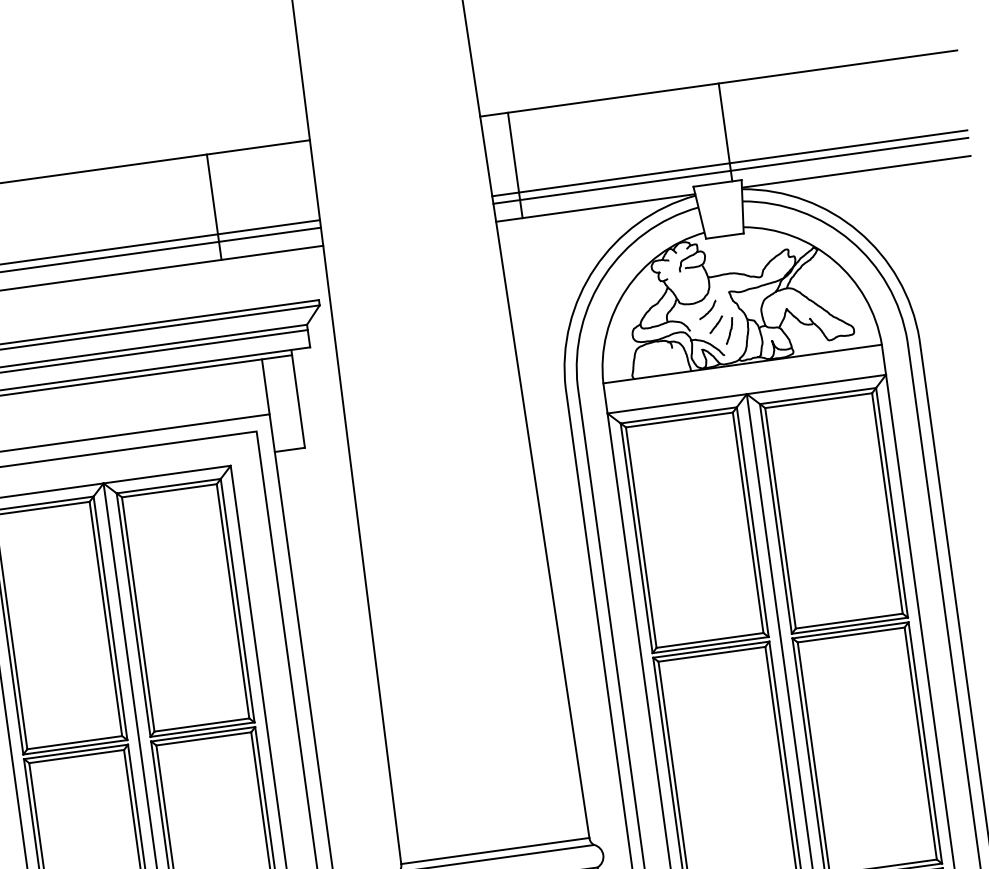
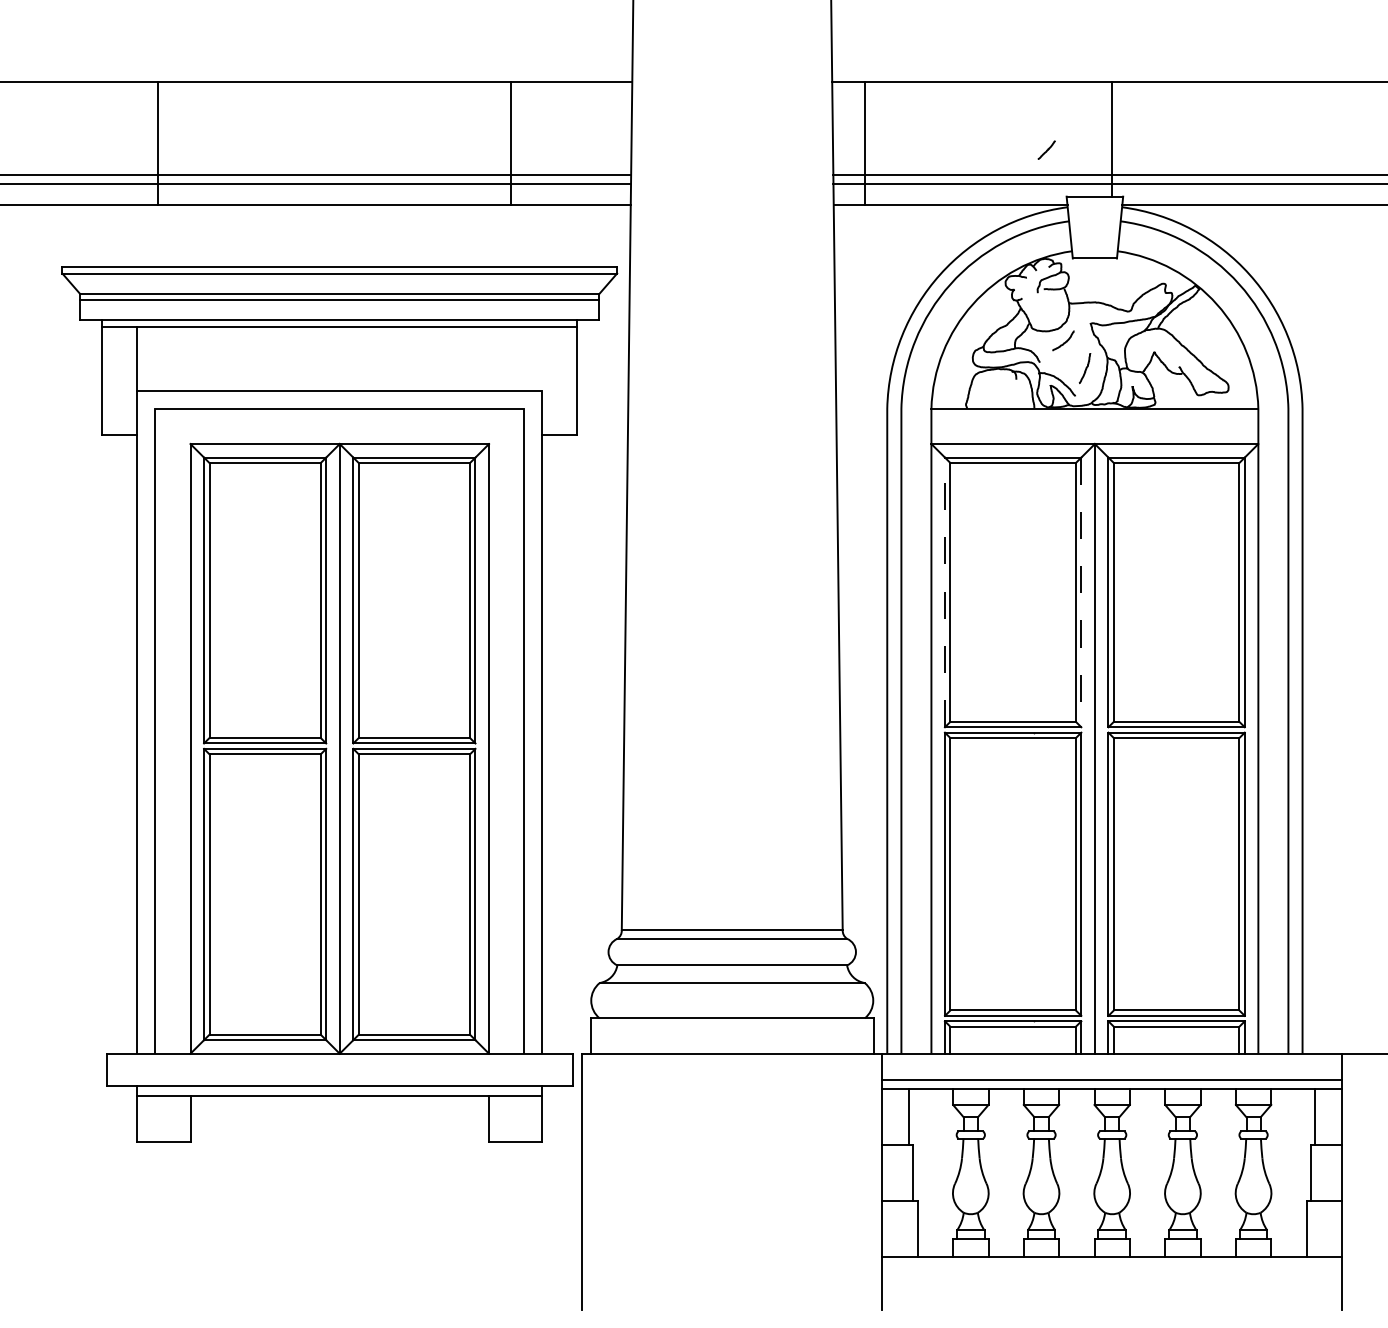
line: (715, 324) -> (1046, 149), moved
line: (266, 386) -> (542, 358), removed
line: (752, 522) -> (1081, 592), solid -> dashed
line: (636, 538) -> (944, 592), solid -> dashed

